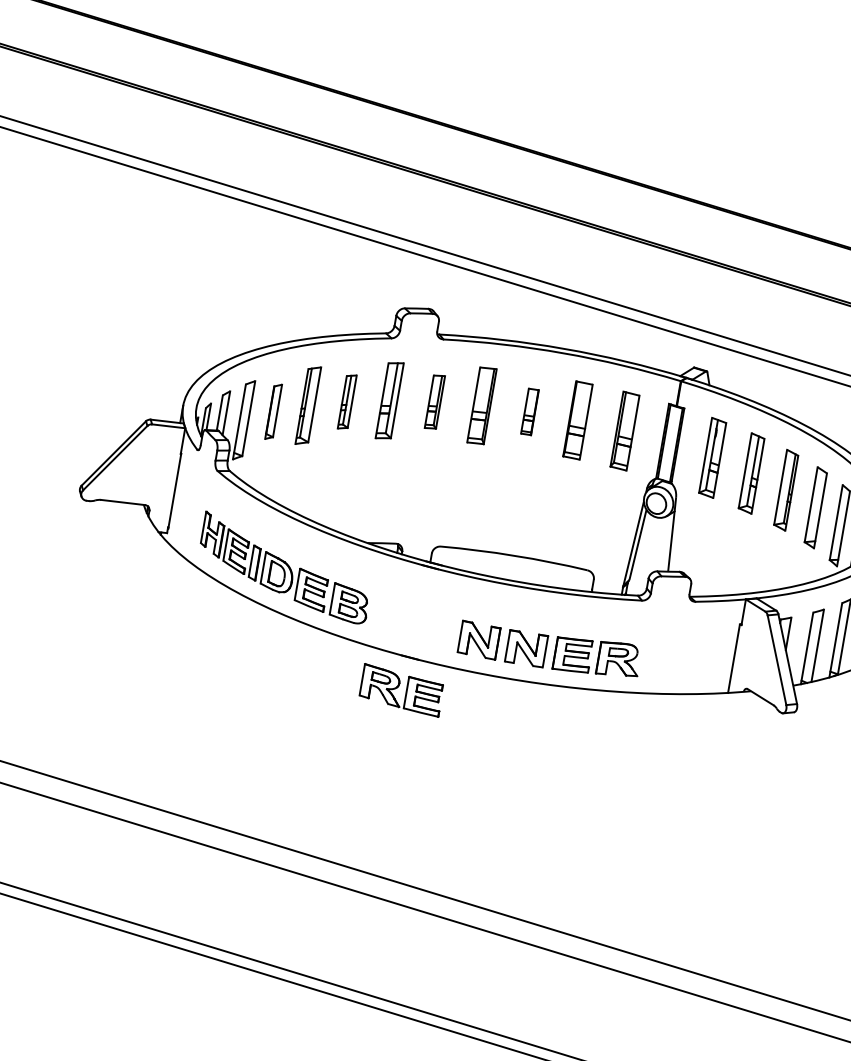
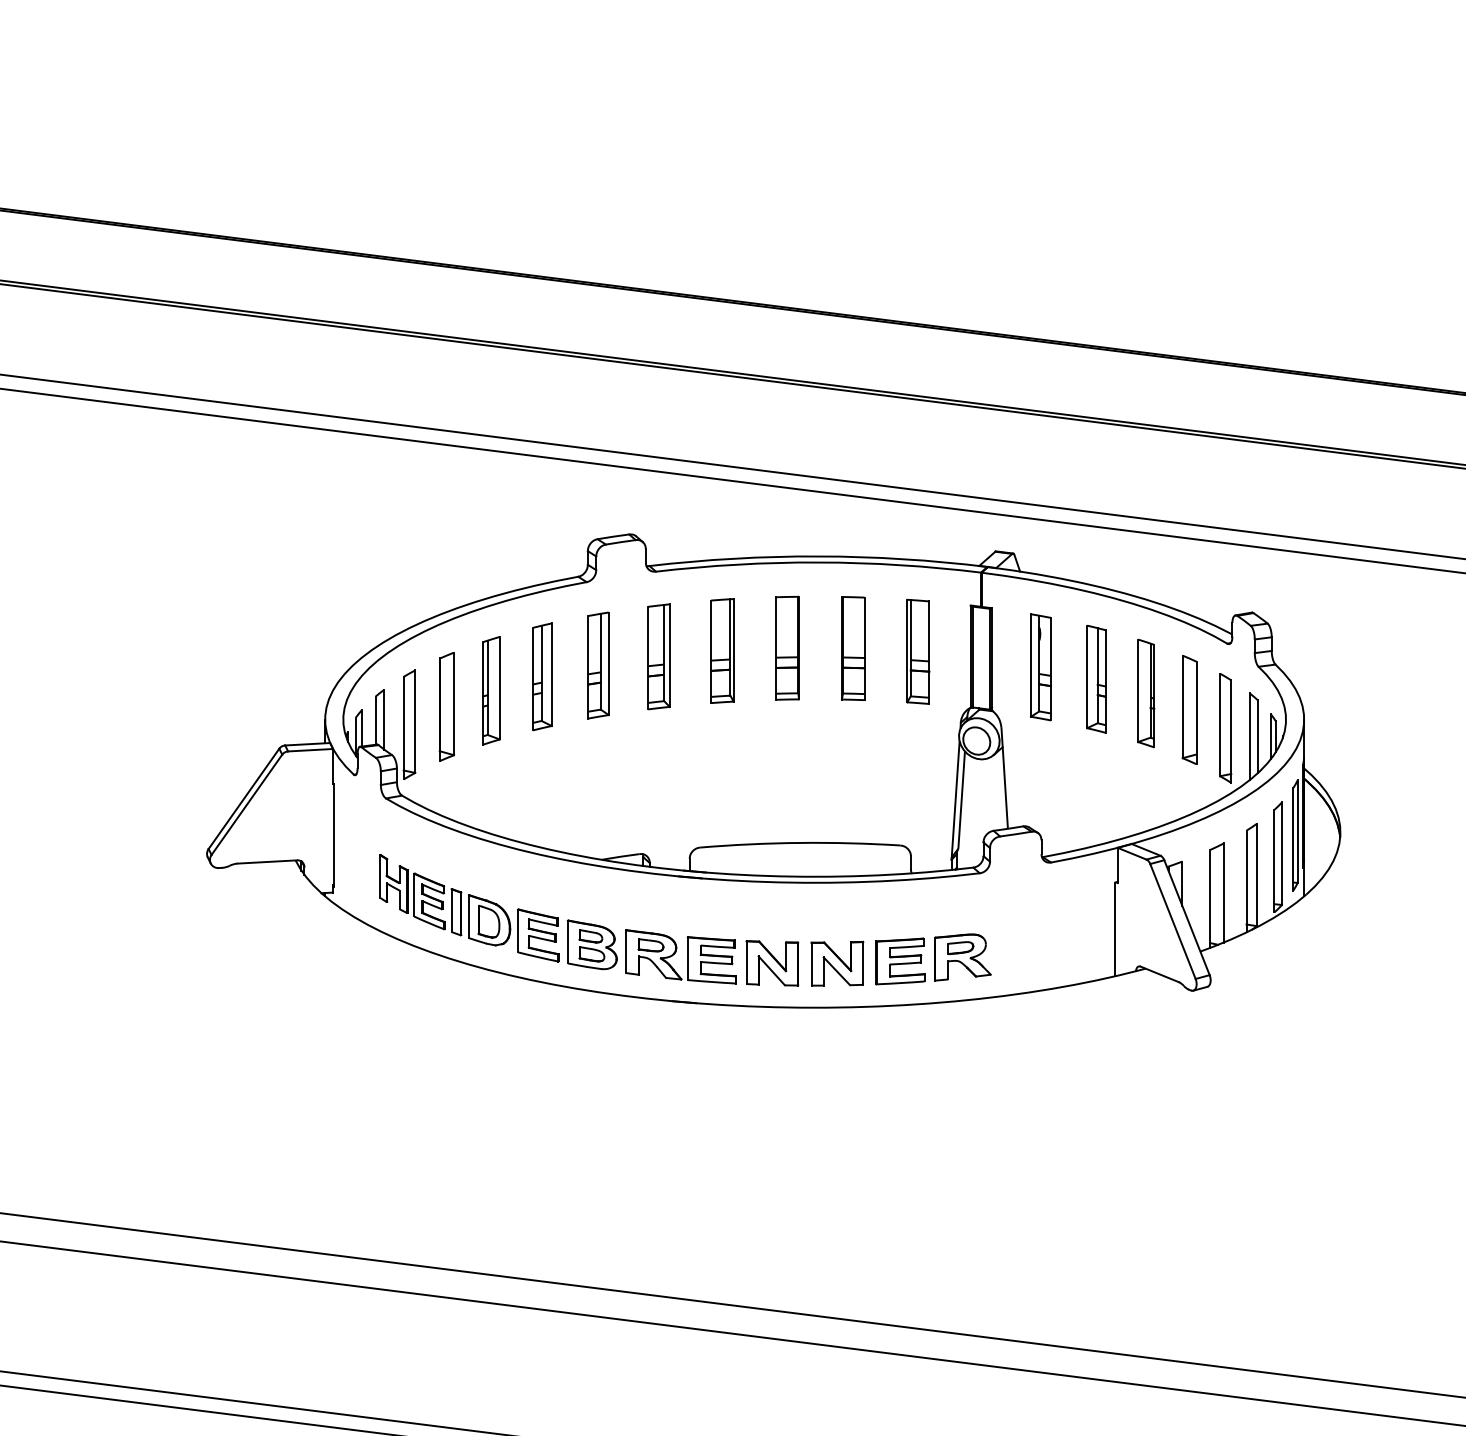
part: (347, 401) -> (542, 676), size x1.43
part: (434, 401) -> (658, 656), size x1.43
part: (273, 411) -> (446, 706), size x1.43
part: (530, 411) -> (787, 647), size x1.67
part: (401, 690) -> (680, 956), moved

